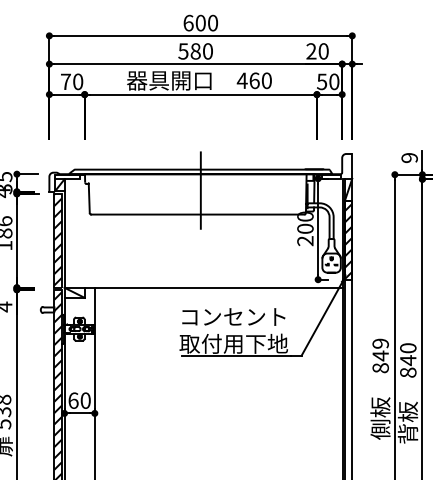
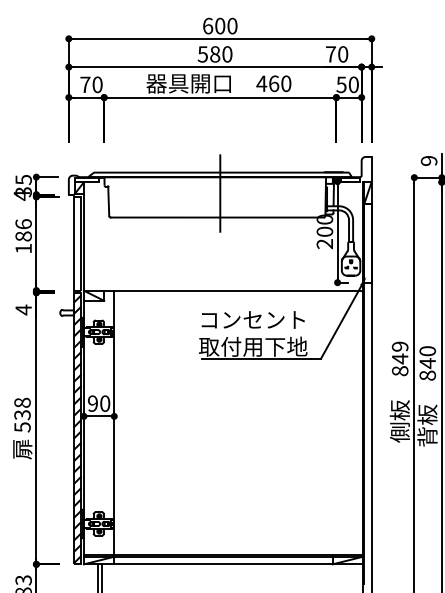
text: (311, 51) -> (330, 54), 20 -> 70
hatch: (58, 239) -> (77, 242), removed
hatch: (348, 241) -> (367, 244), removed
text: (73, 400) -> (92, 403), 60 -> 90

